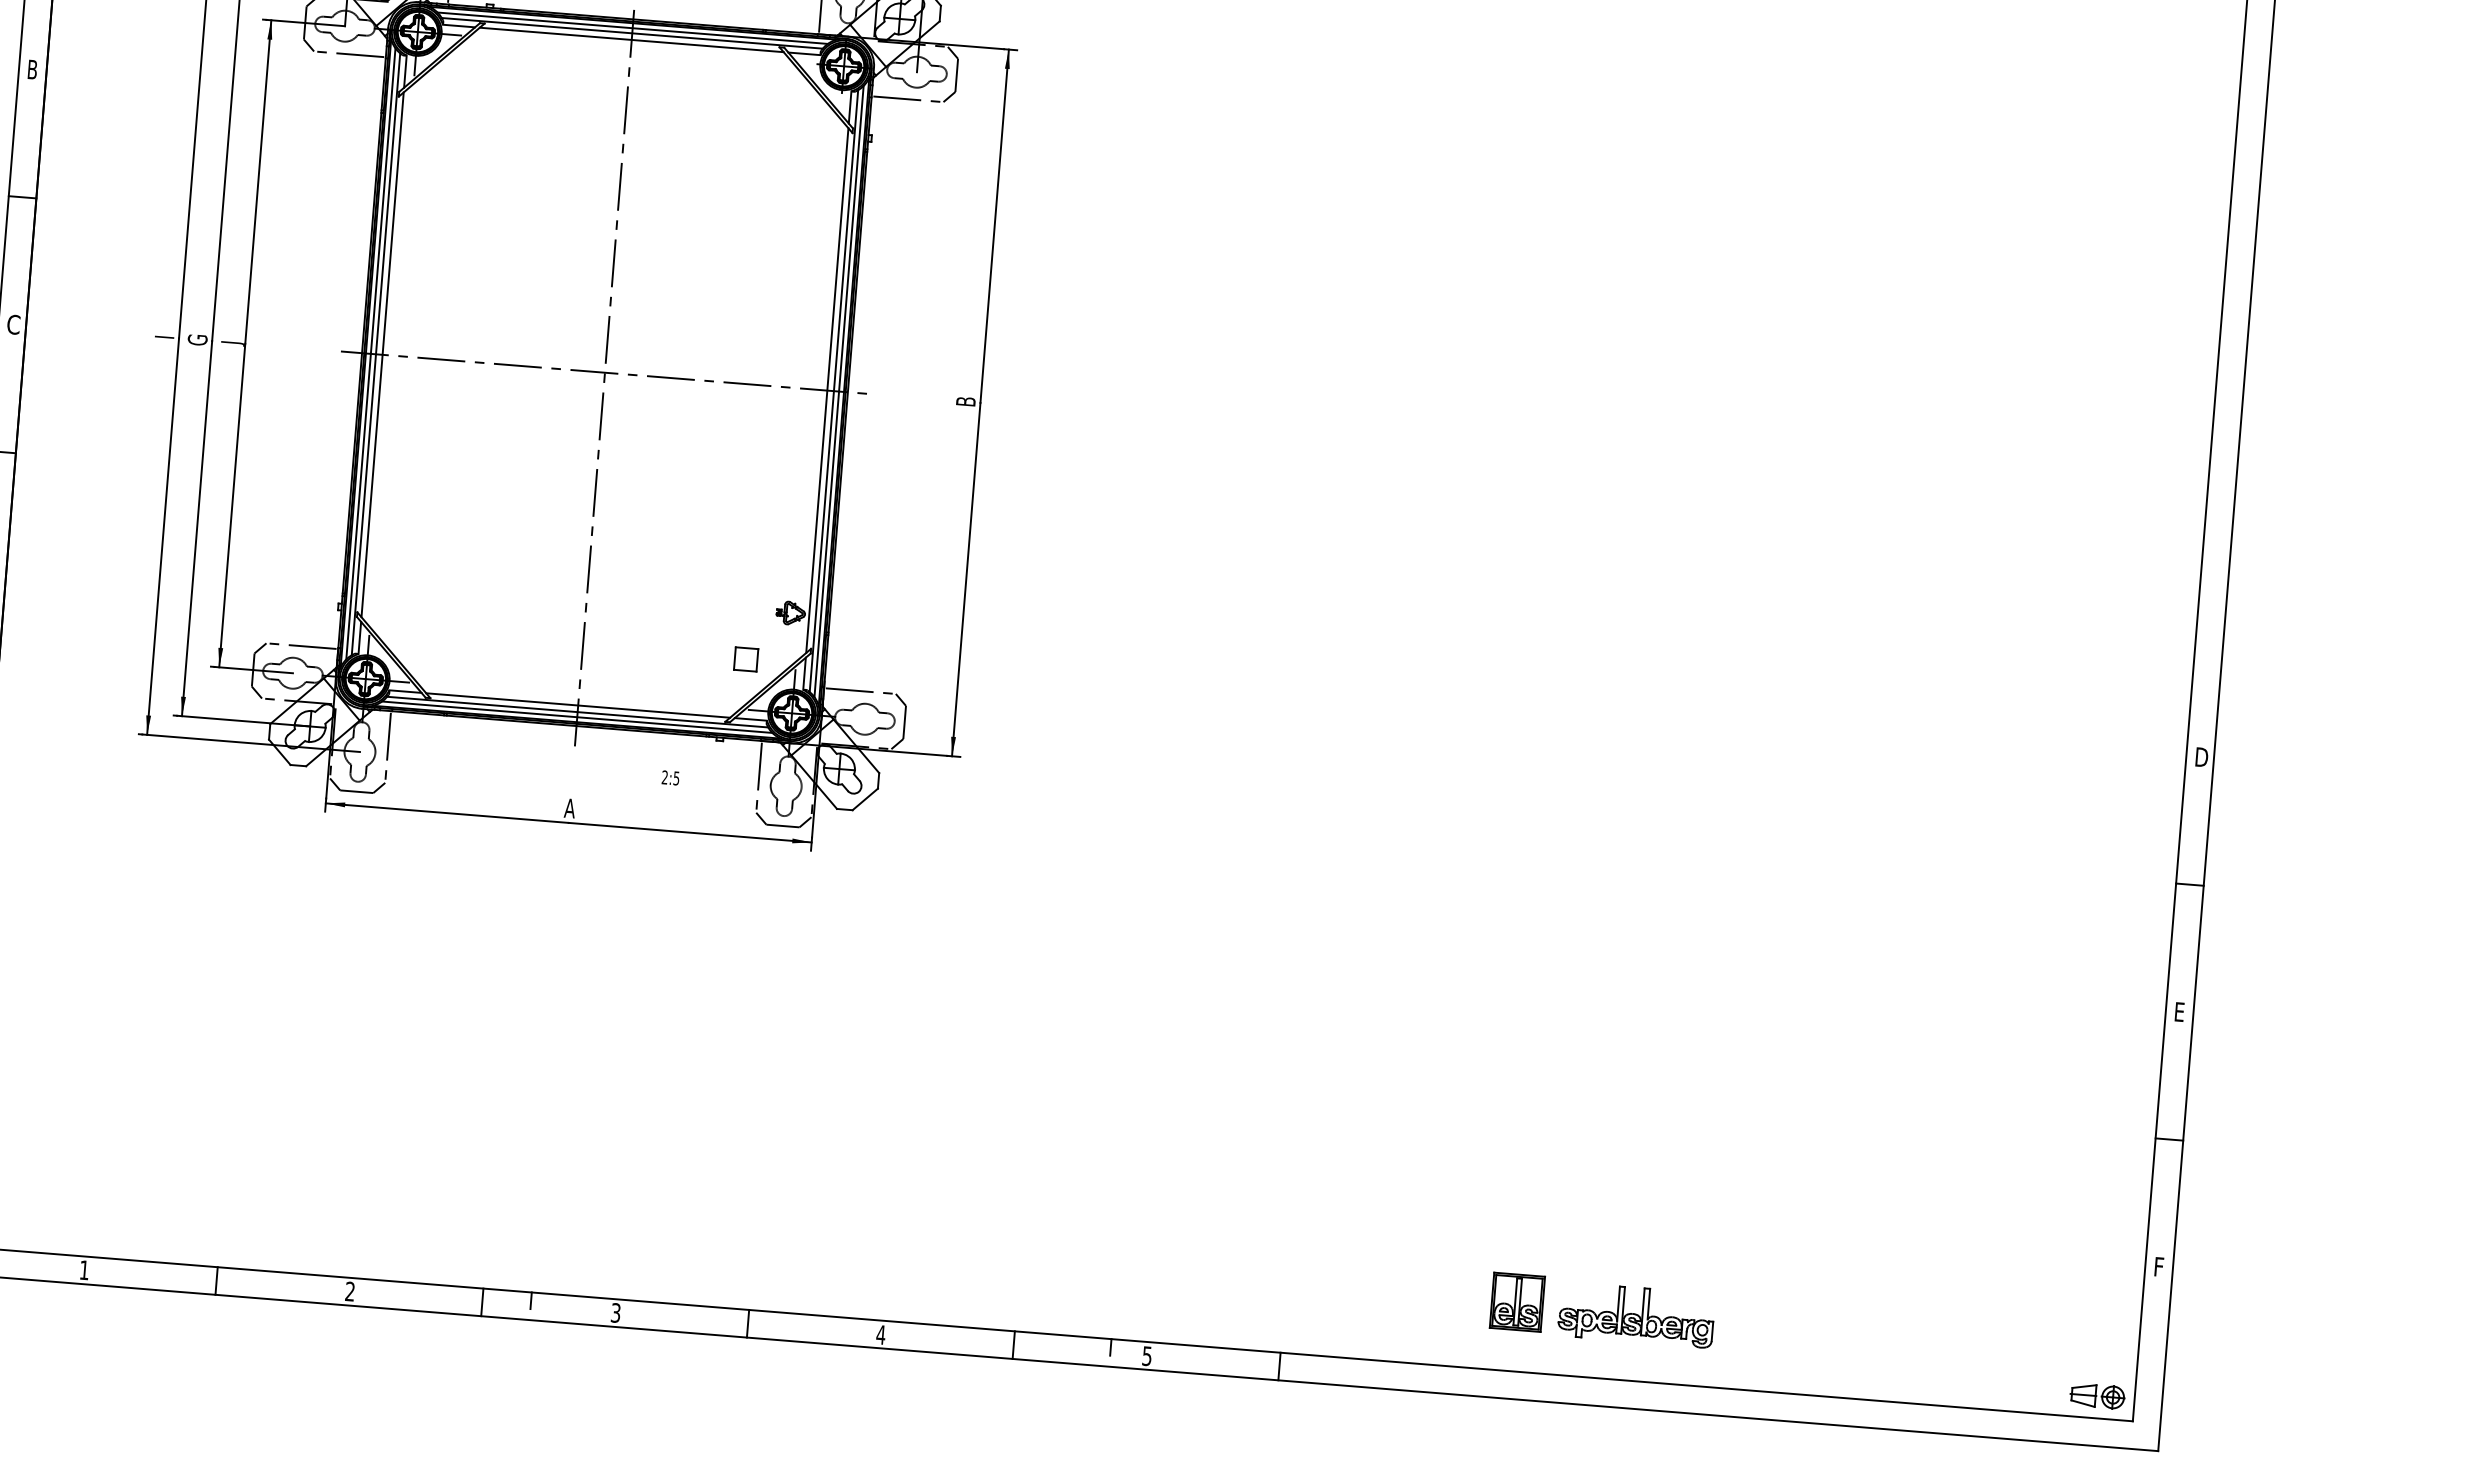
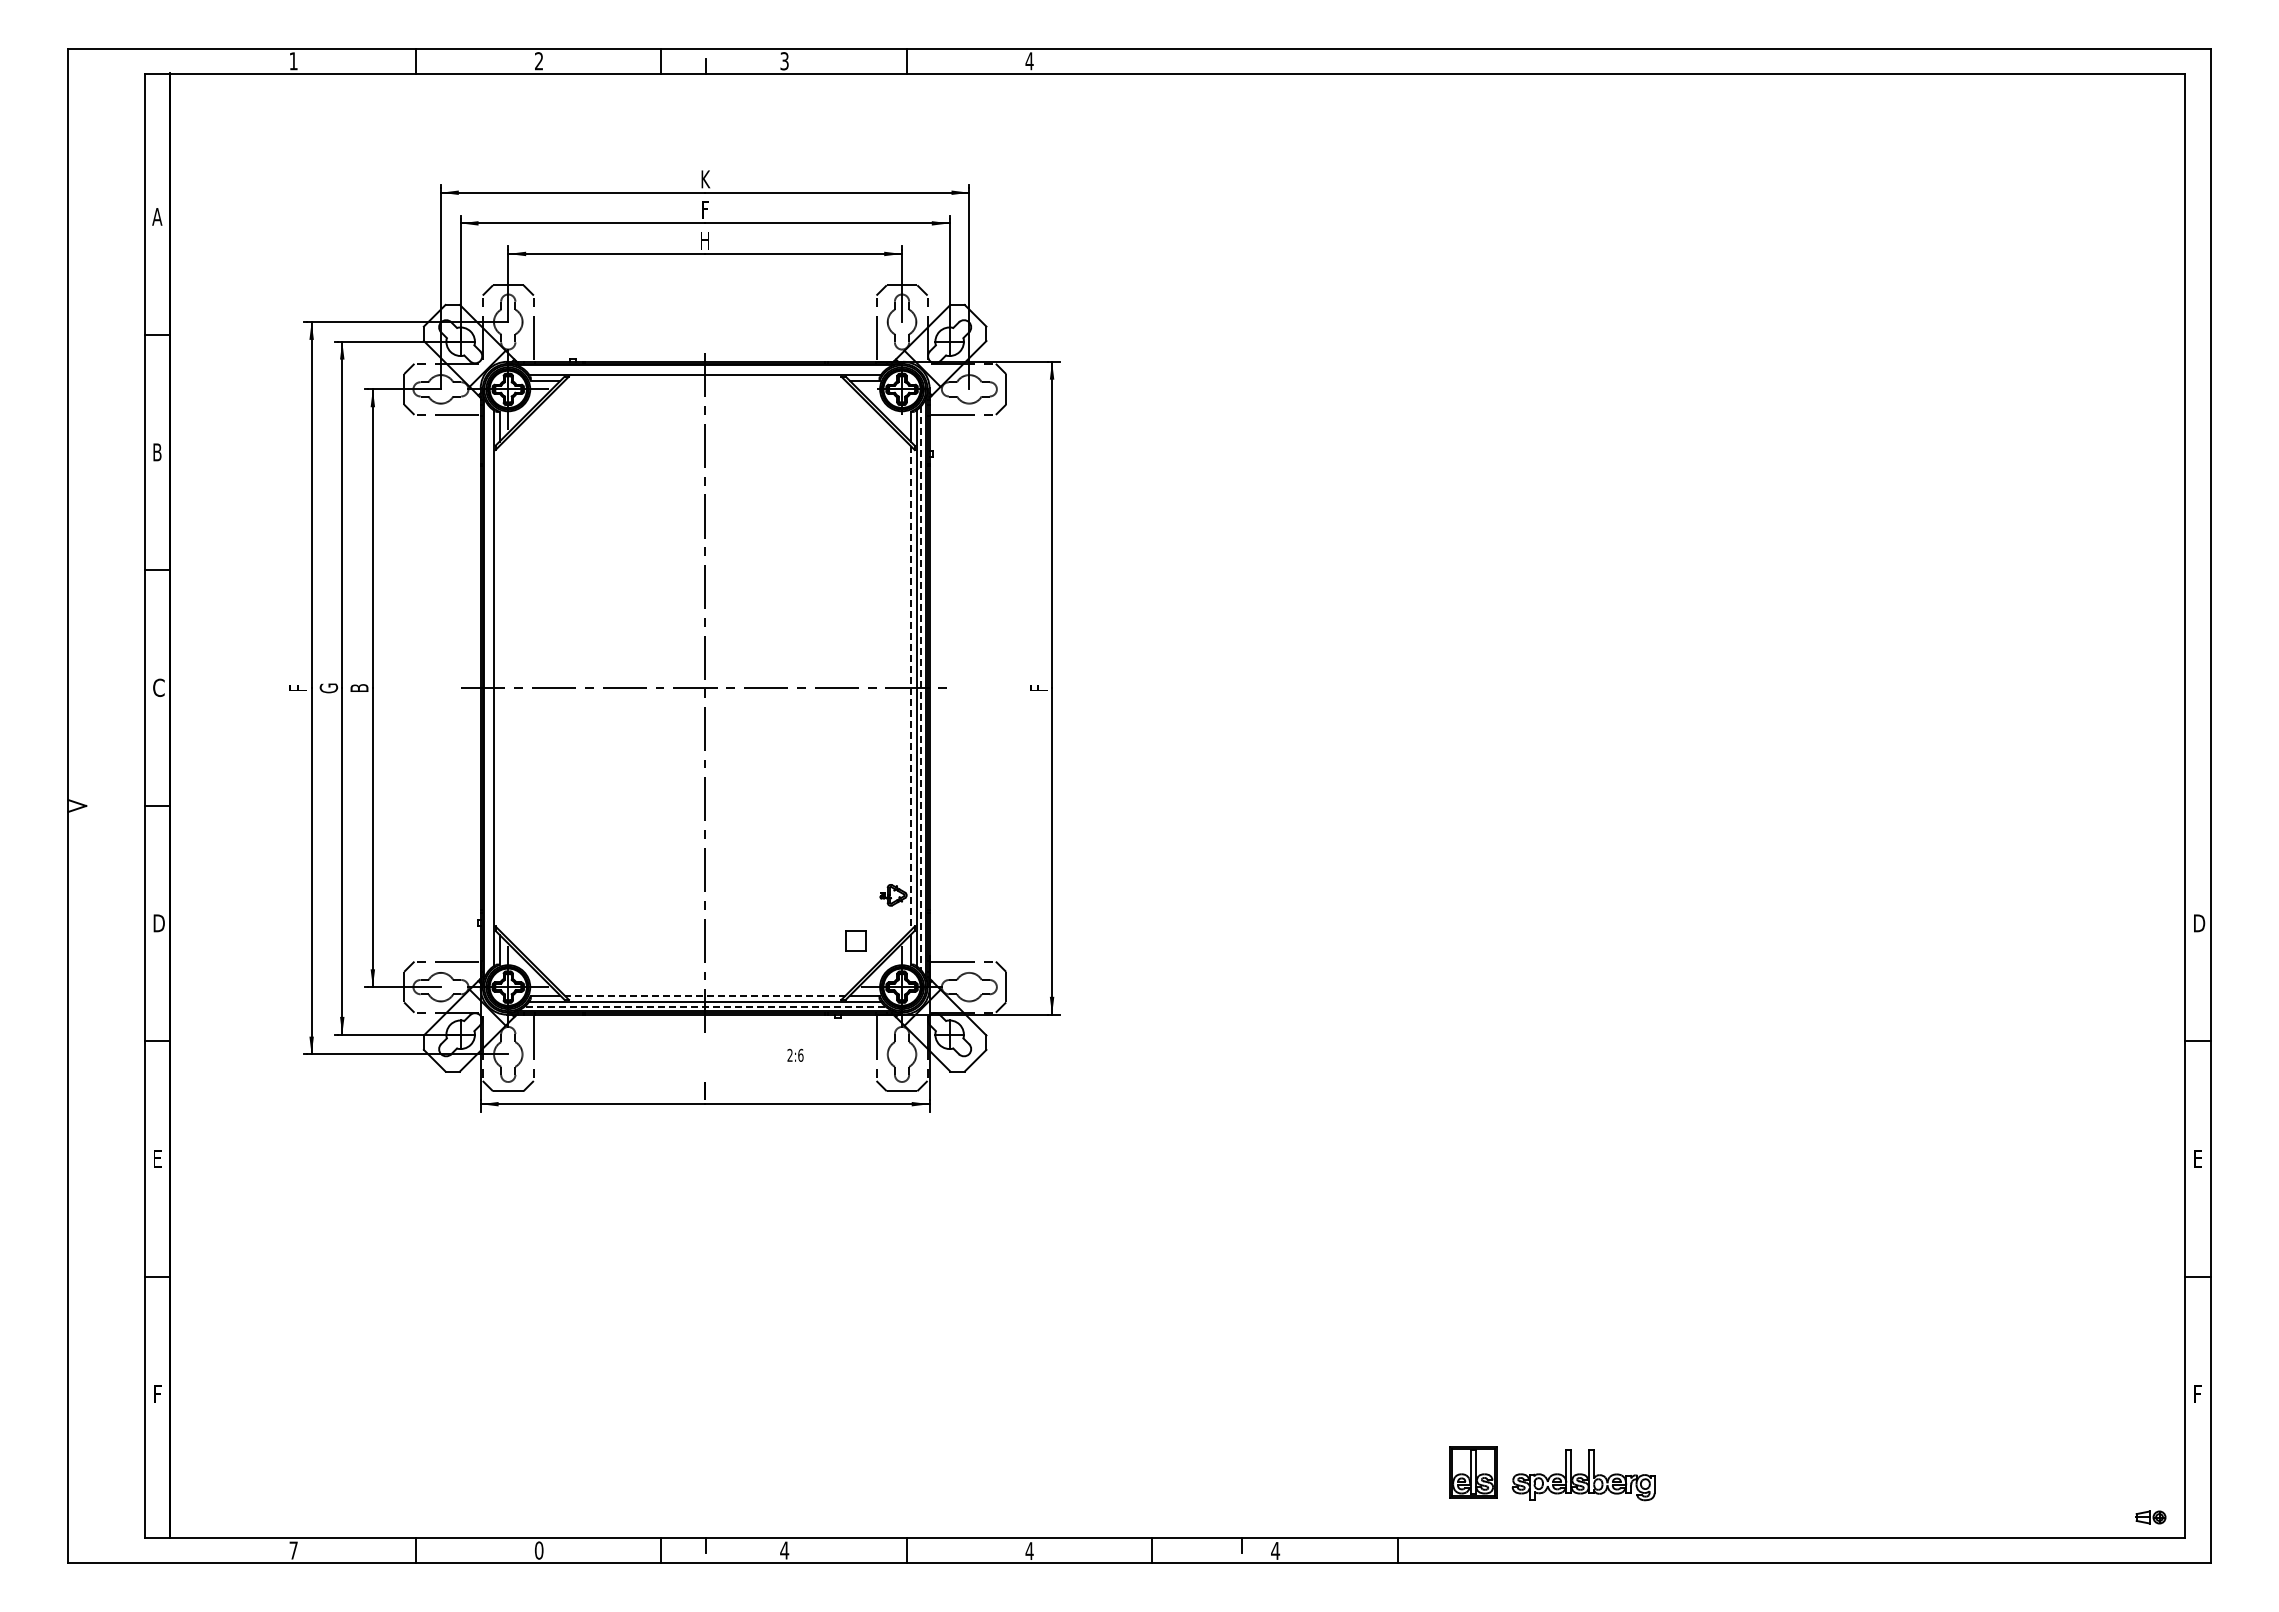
line: (632, 27) -> (704, 369), removed
line: (631, 39) -> (704, 380), removed
text: (163, 336) -> (297, 687), I -> F
text: (231, 341) -> (360, 687), J -> B
line: (370, 353) -> (488, 687), removed
line: (382, 353) -> (499, 687), removed
line: (827, 390) -> (910, 688), solid -> dashed
line: (839, 391) -> (921, 688), solid -> dashed
text: (965, 400) -> (1038, 687), B -> F
line: (577, 705) -> (704, 995), solid -> dashed
line: (576, 717) -> (704, 1006), solid -> dashed
text: (676, 777) -> (800, 1054), 2:5 -> 2:6
text: (570, 808) -> (705, 1090), A -> I
text: (84, 1270) -> (293, 1550), 1 -> 7
text: (349, 1291) -> (538, 1550), 2 -> 0
part: (1602, 1310) -> (1552, 1473), moved
text: (615, 1312) -> (784, 1550), 3 -> 4
text: (1147, 1356) -> (1275, 1551), 5 -> 4
part: (2097, 1396) -> (2150, 1517), size x0.6

